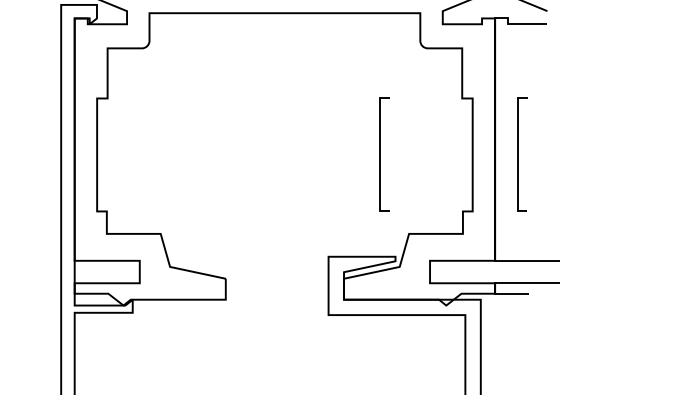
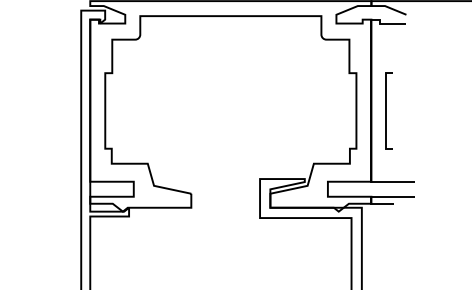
line: (380, 154) -> (294, 110), removed

